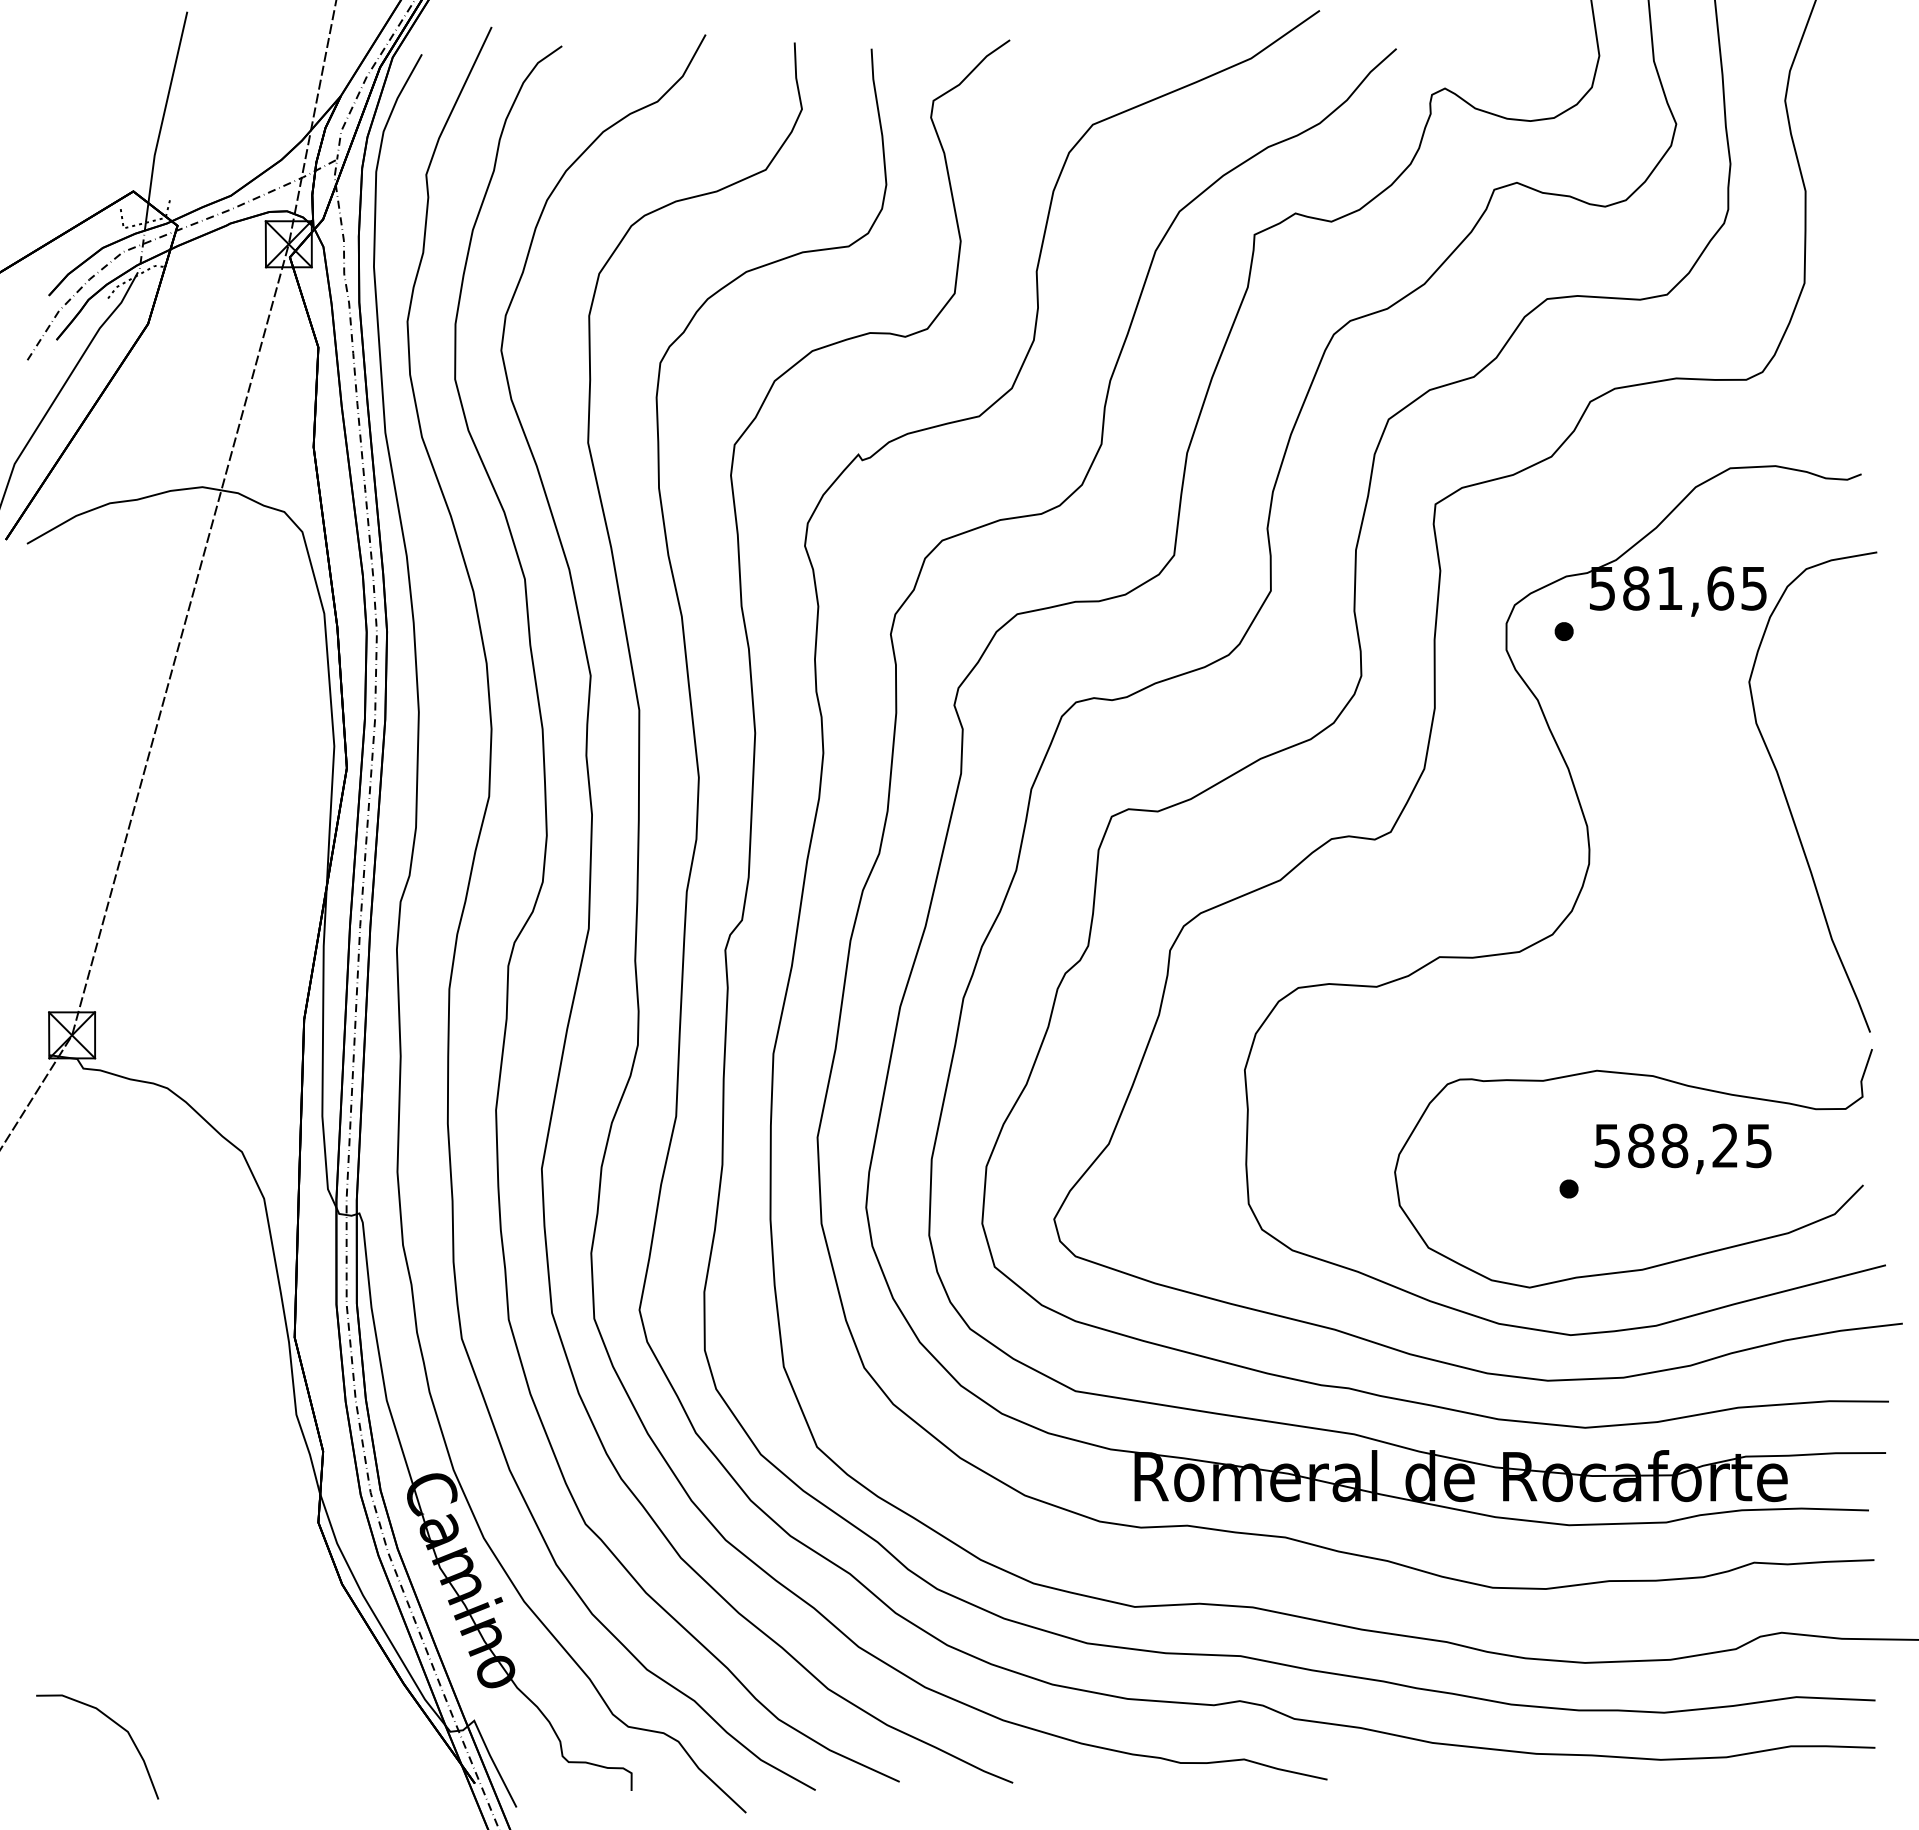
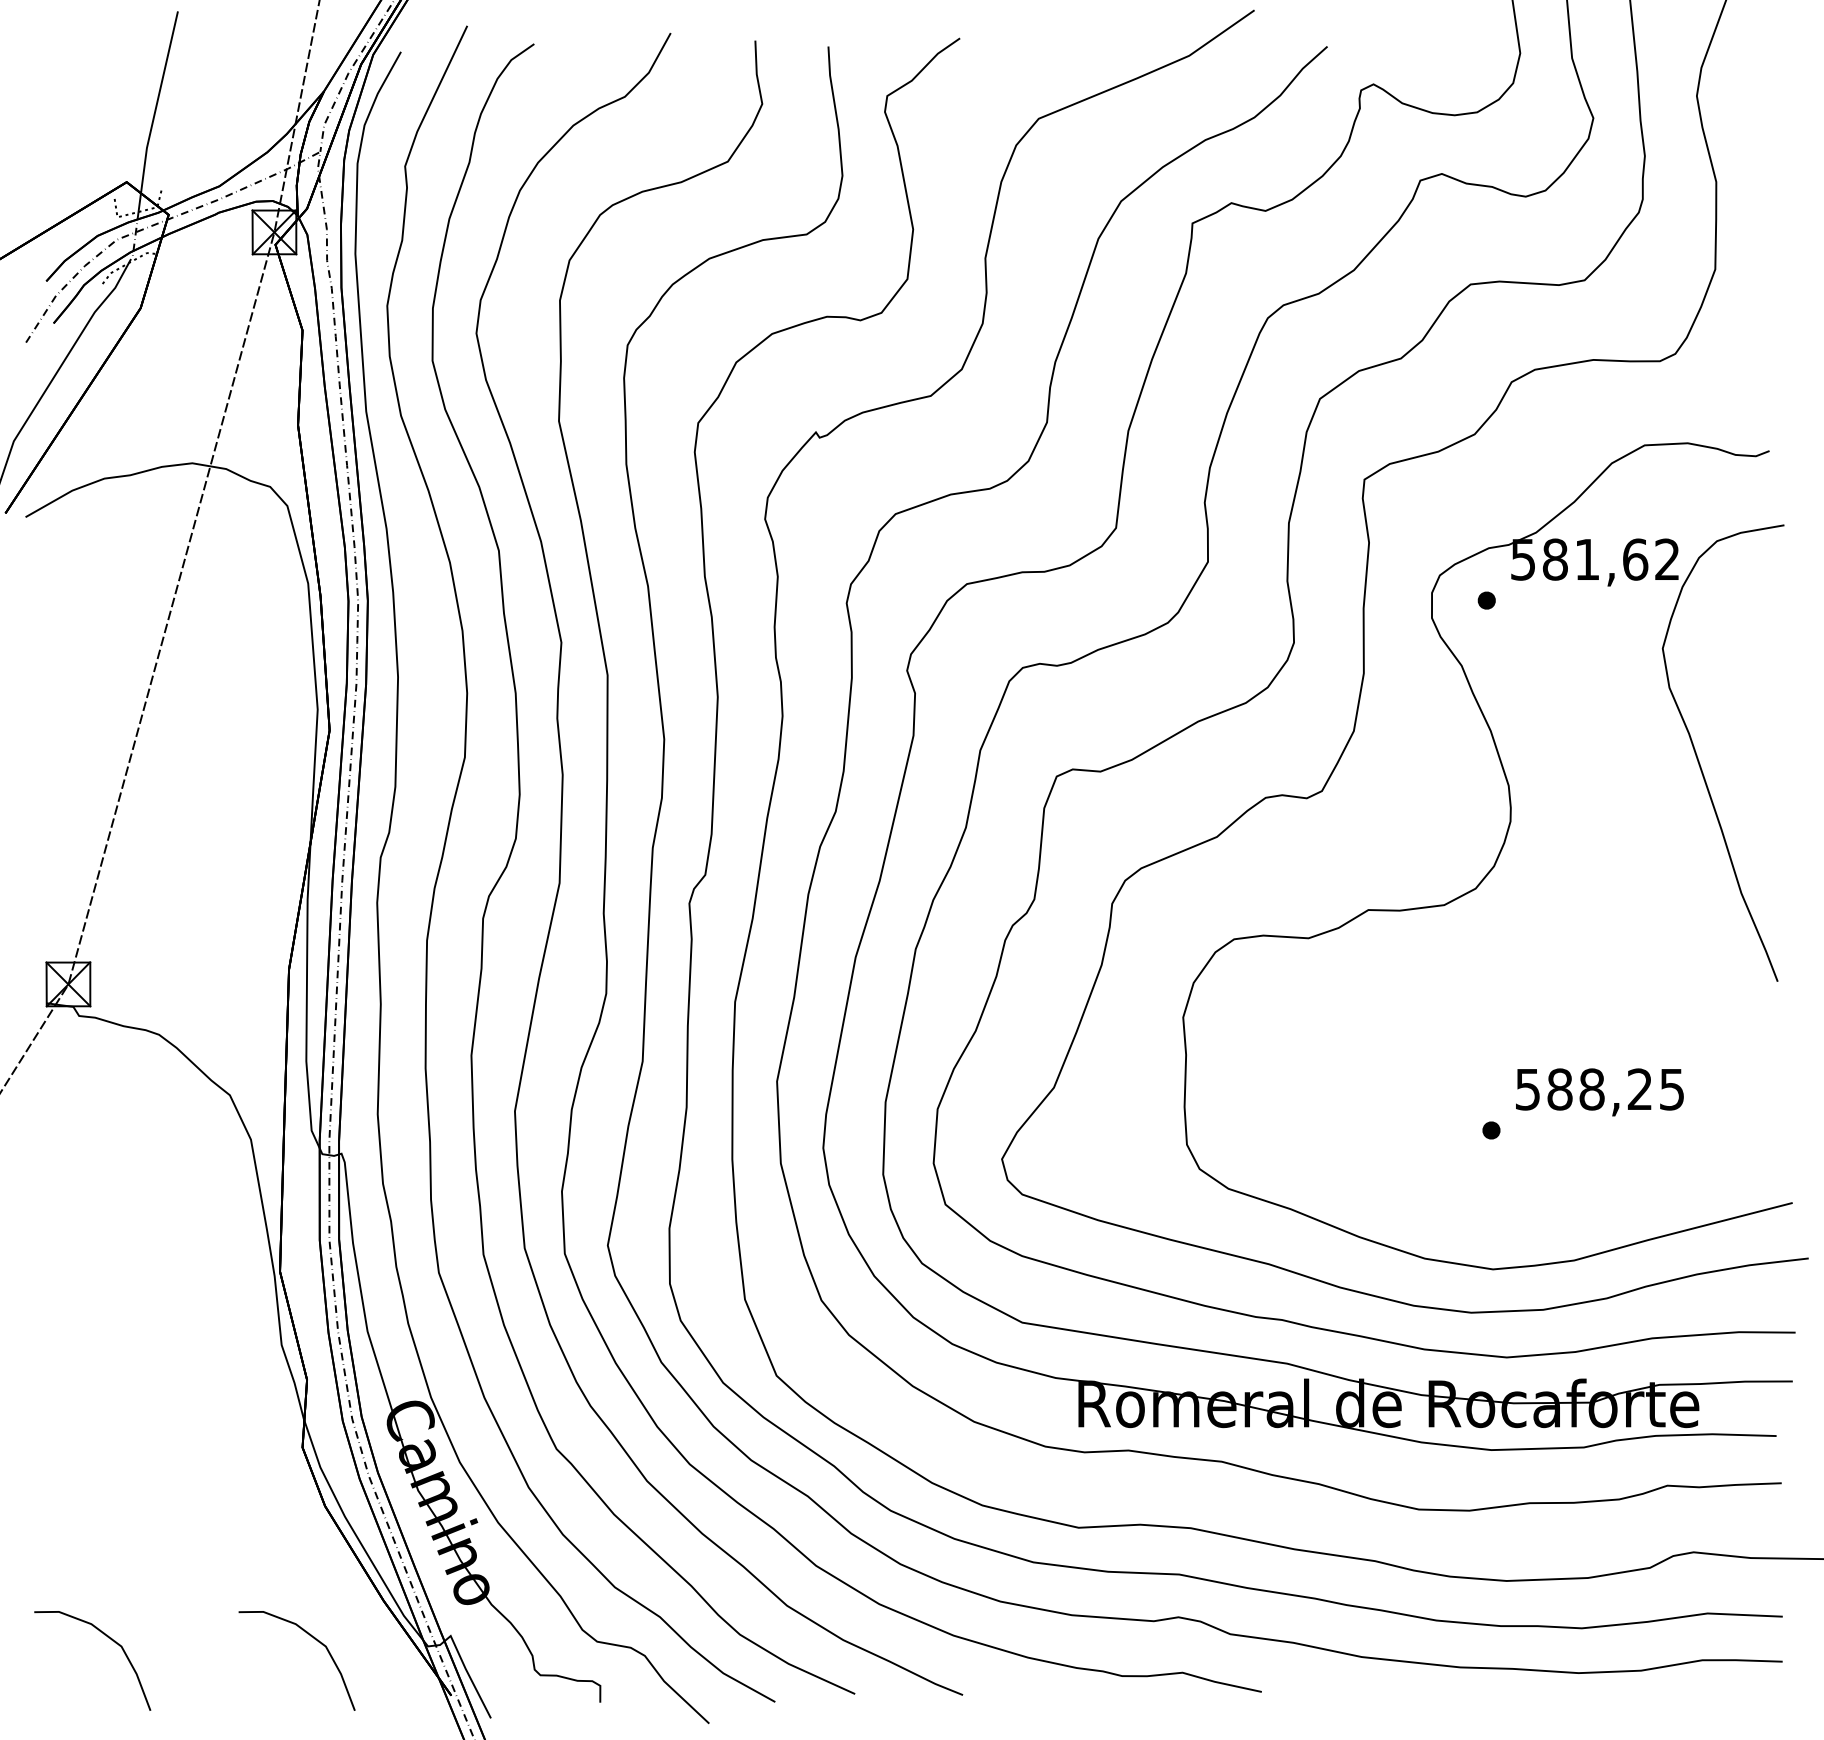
text: (1753, 588) -> (1666, 559), 581,65 -> 581,62
curve: (1643, 1076) -> (1562, 1023), removed
curve: (329, 1723) -> (313, 1638), added

